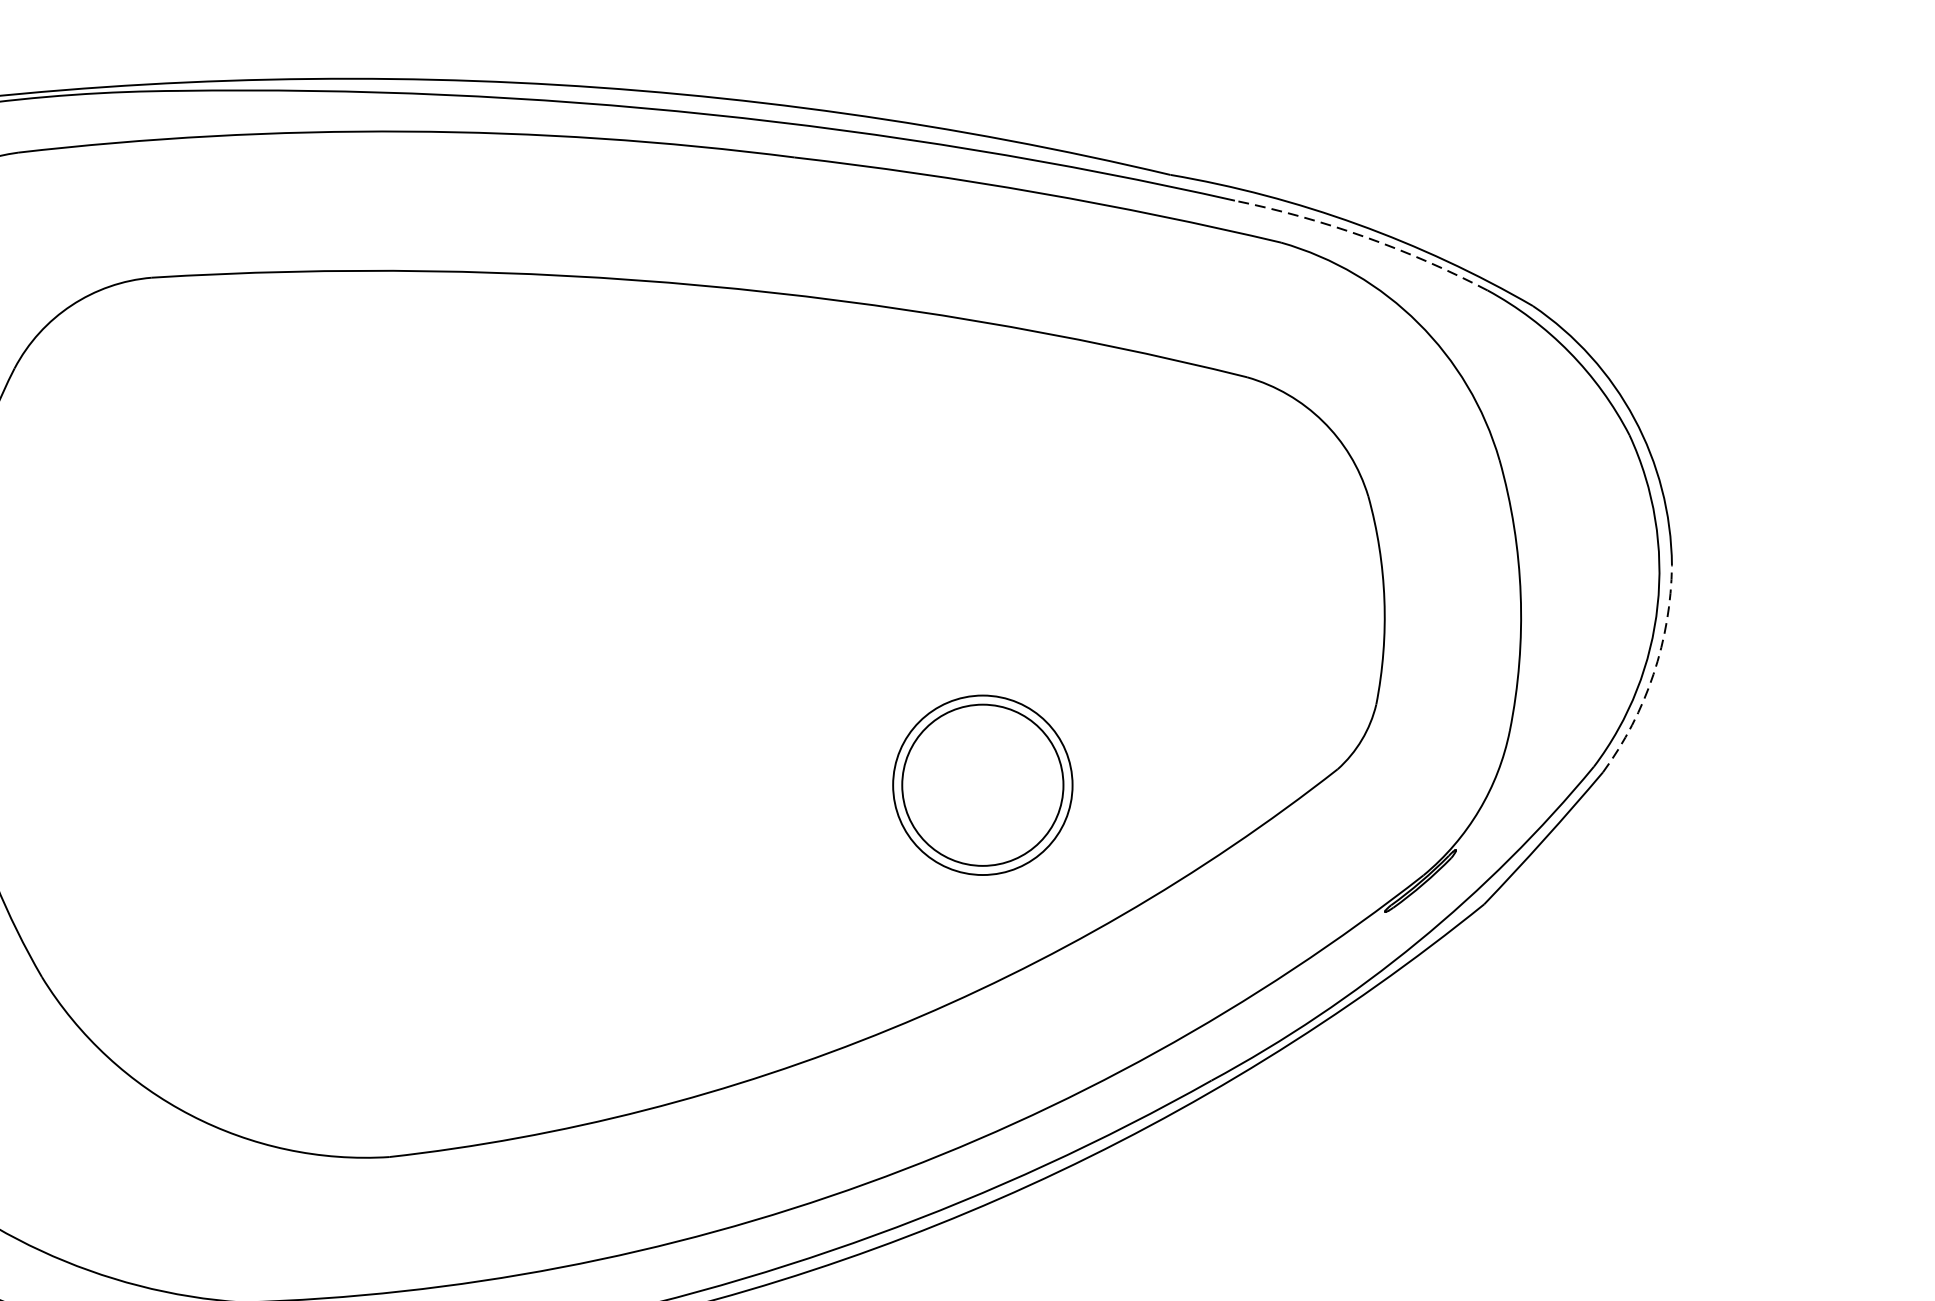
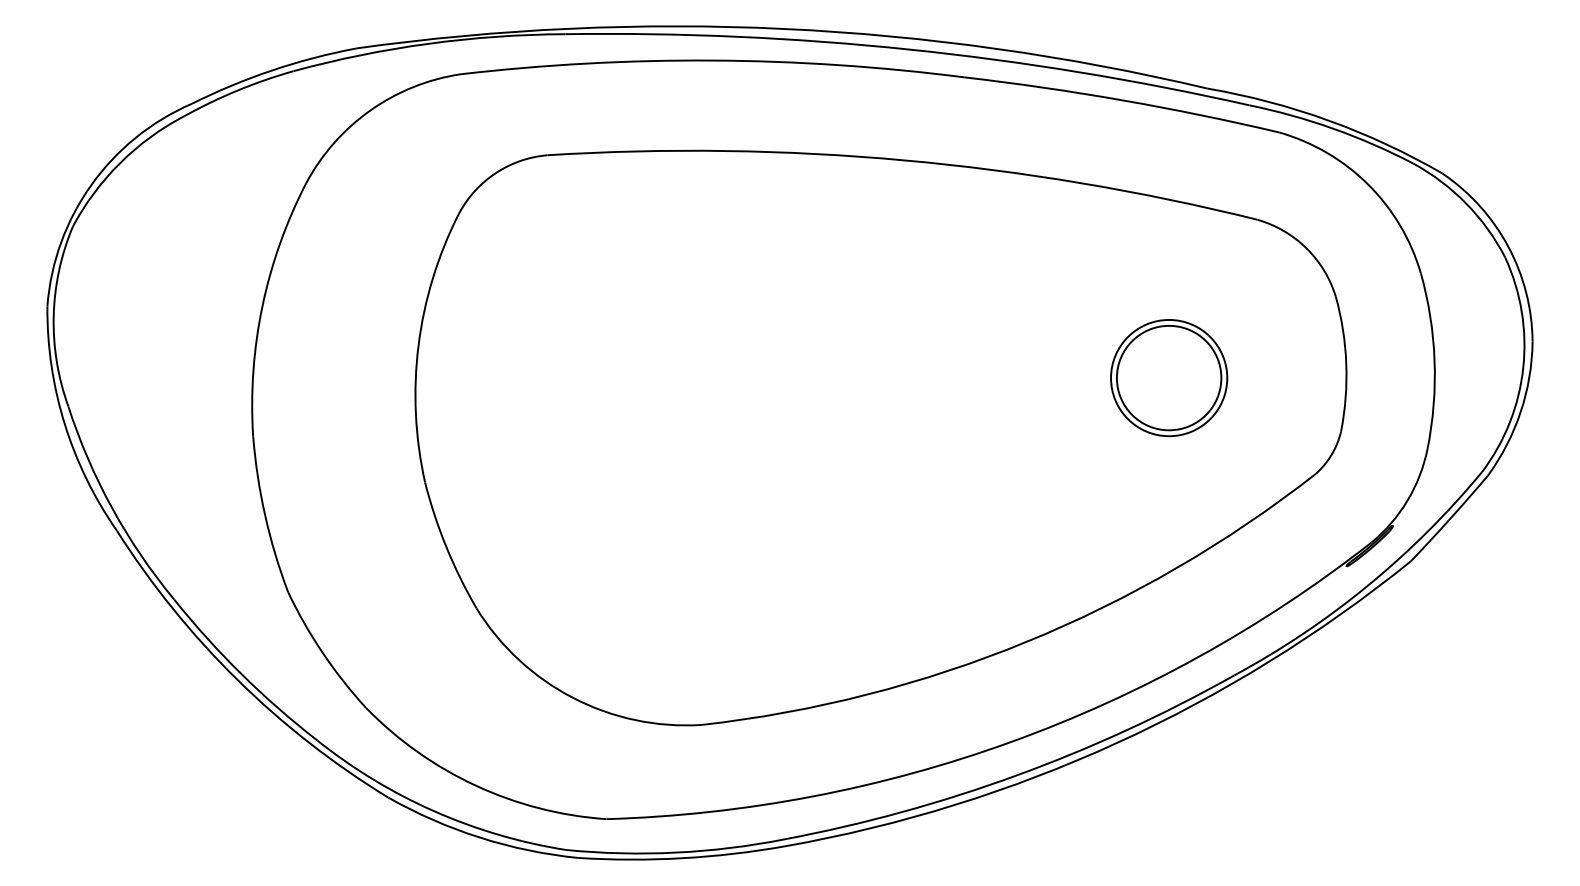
arc: (1364, 236) -> (1333, 128), dashed -> solid
arc: (1653, 674) -> (1520, 412), dashed -> solid
part: (983, 785) -> (1169, 378), moved

